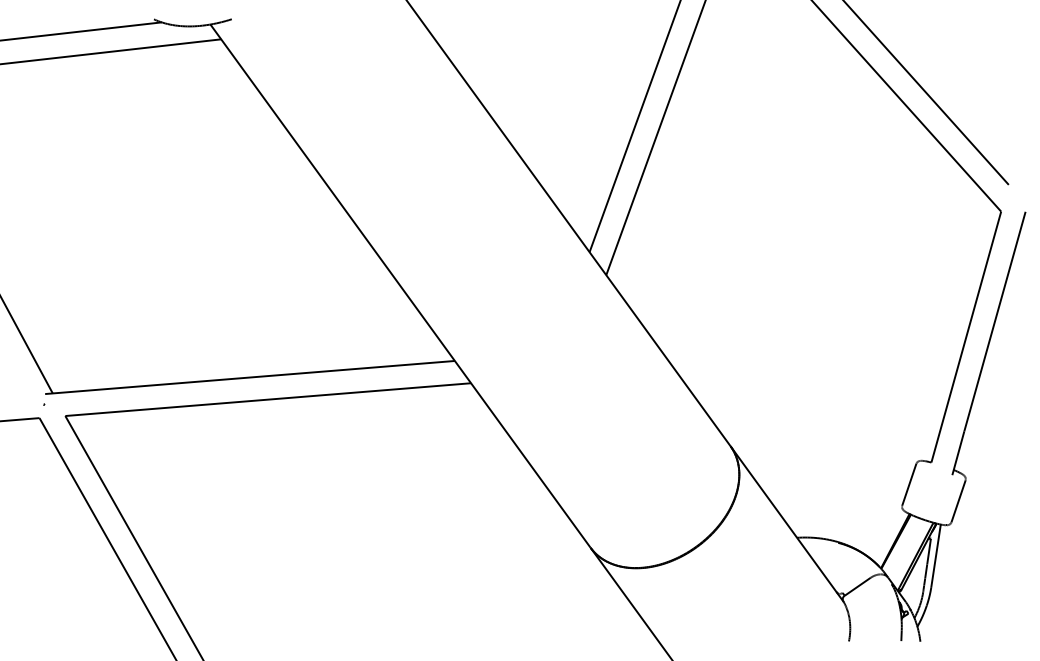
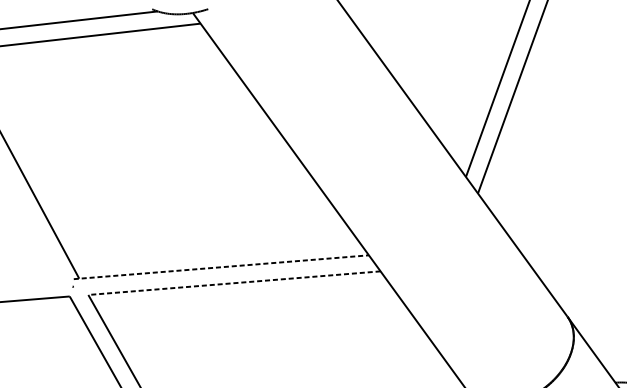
line: (250, 377) -> (221, 267), solid -> dashed
line: (268, 399) -> (234, 283), solid -> dashed

